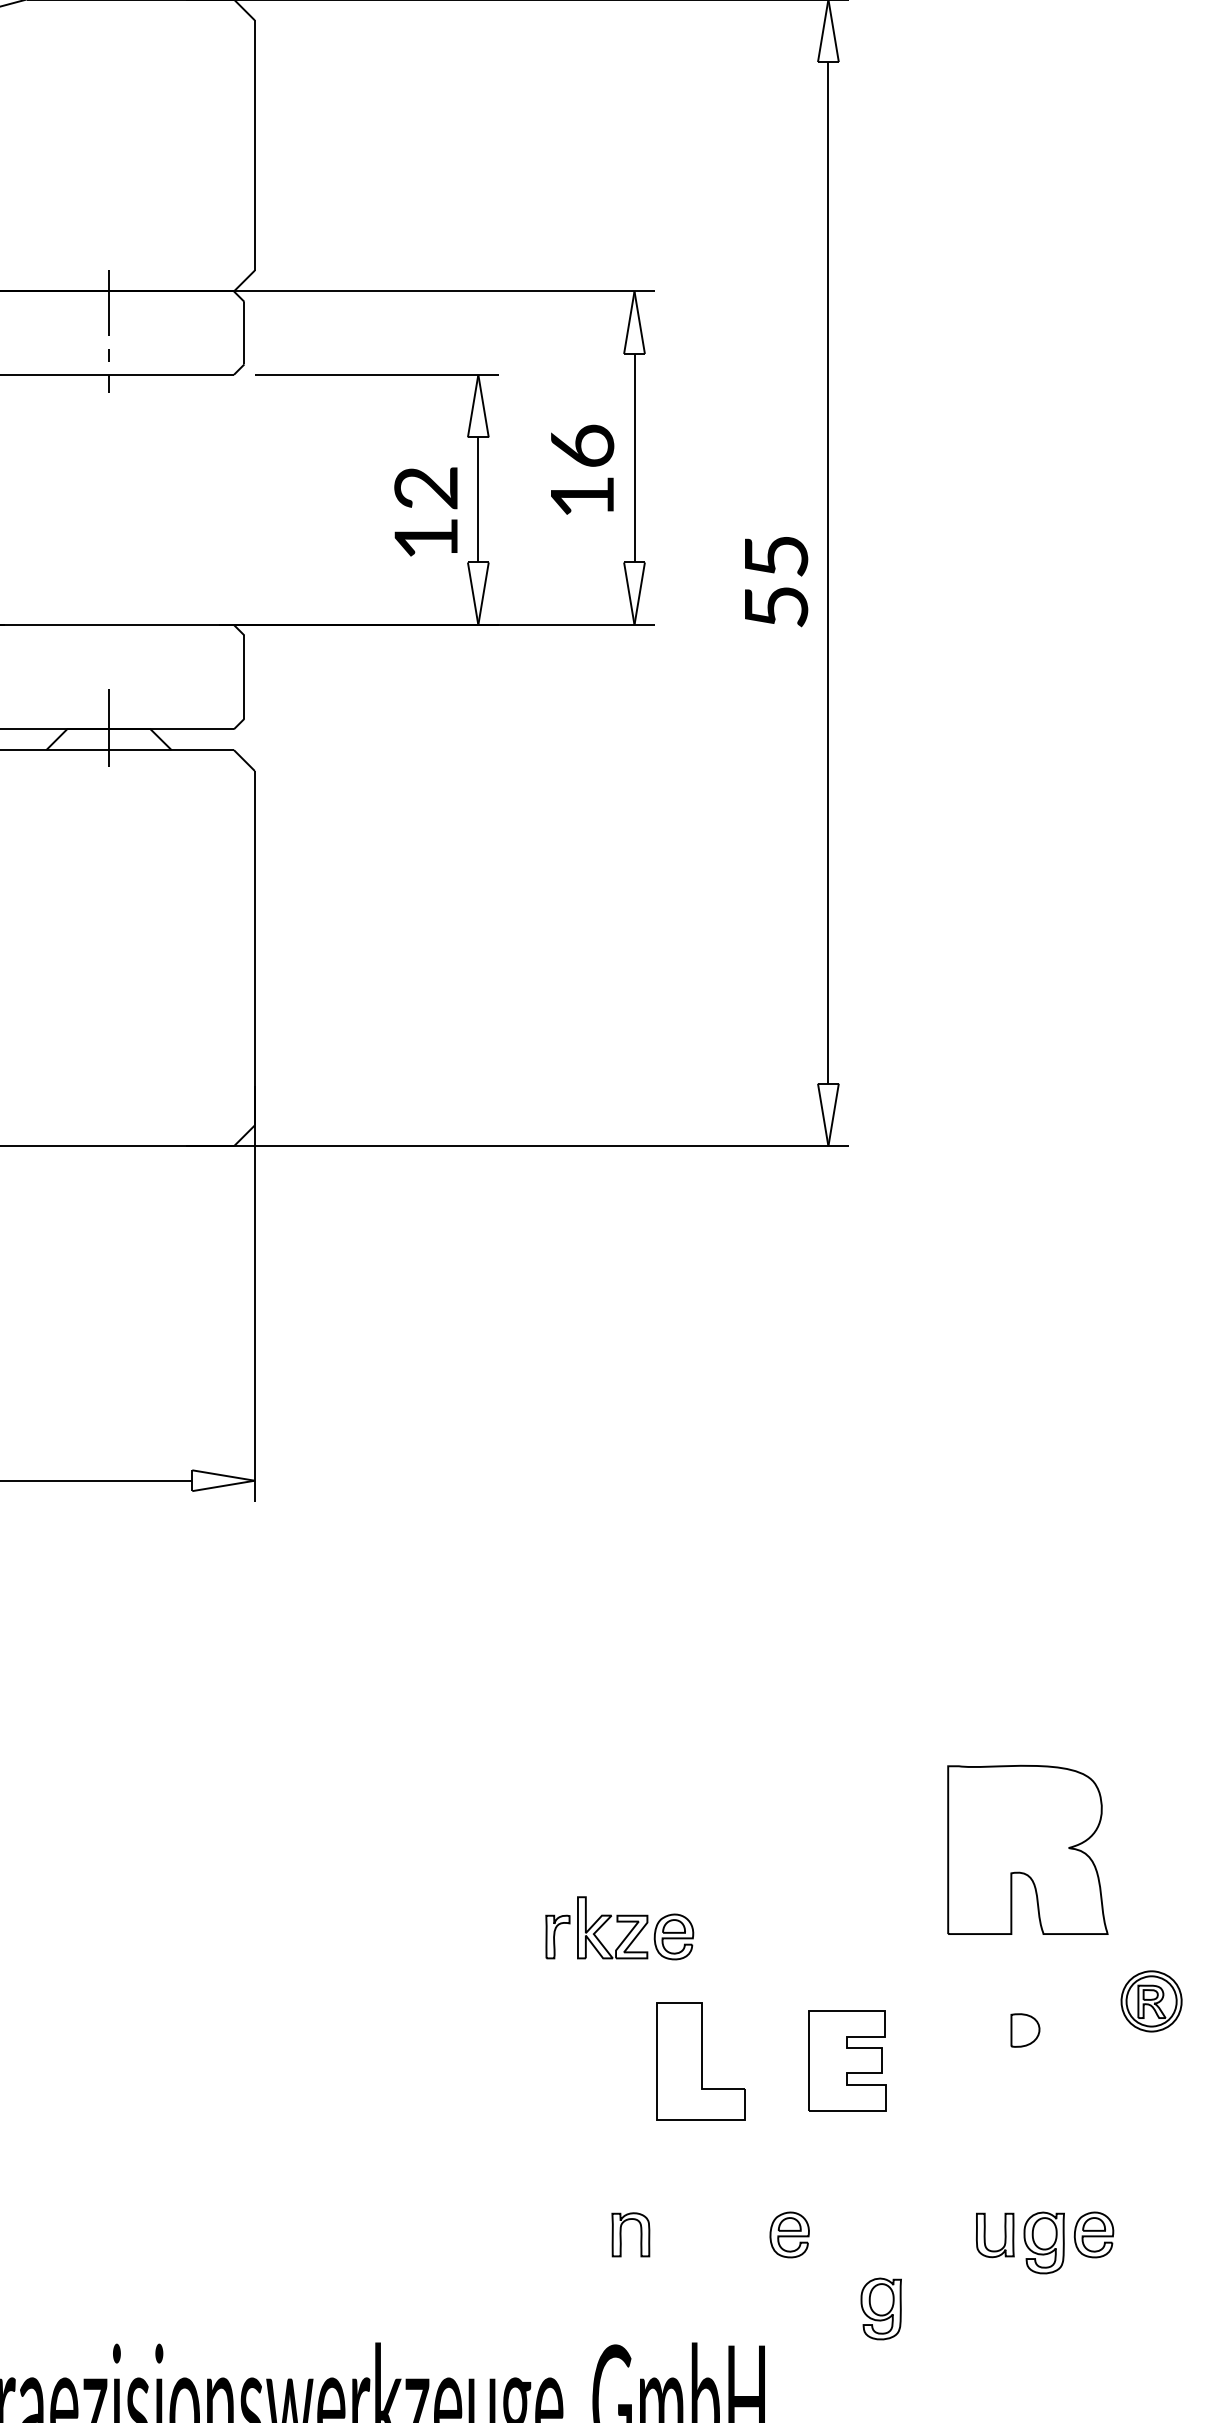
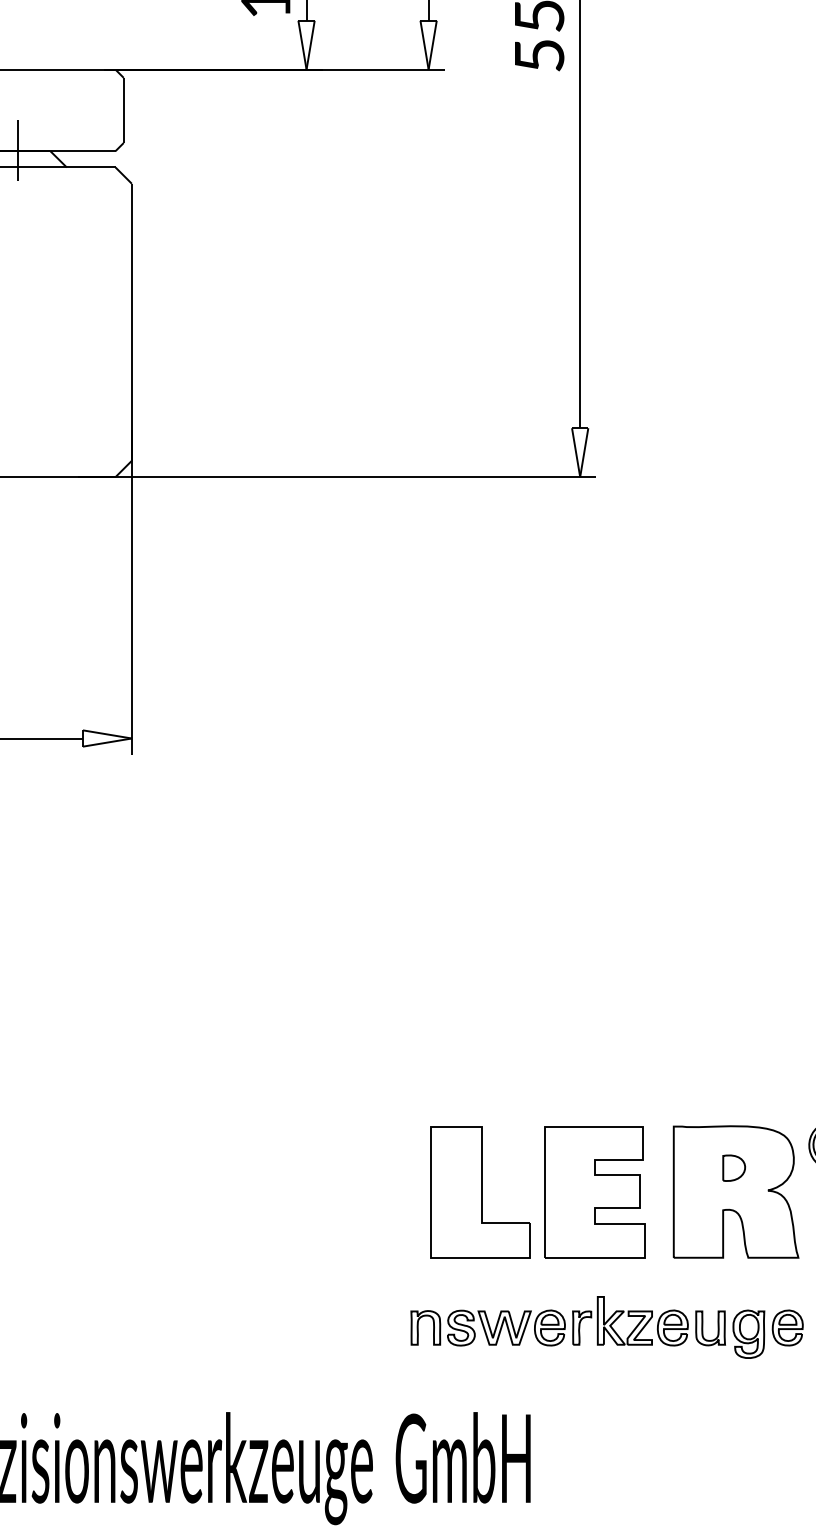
part: (1027, 1849) -> (735, 1191), moved
part: (619, 1928) -> (630, 1321), moved
part: (700, 2060) -> (480, 1191), size x1.43
part: (847, 2060) -> (595, 1191), size x1.67
part: (712, 2234) -> (489, 1327), added
part: (880, 2308) -> (620, 1385), removed

